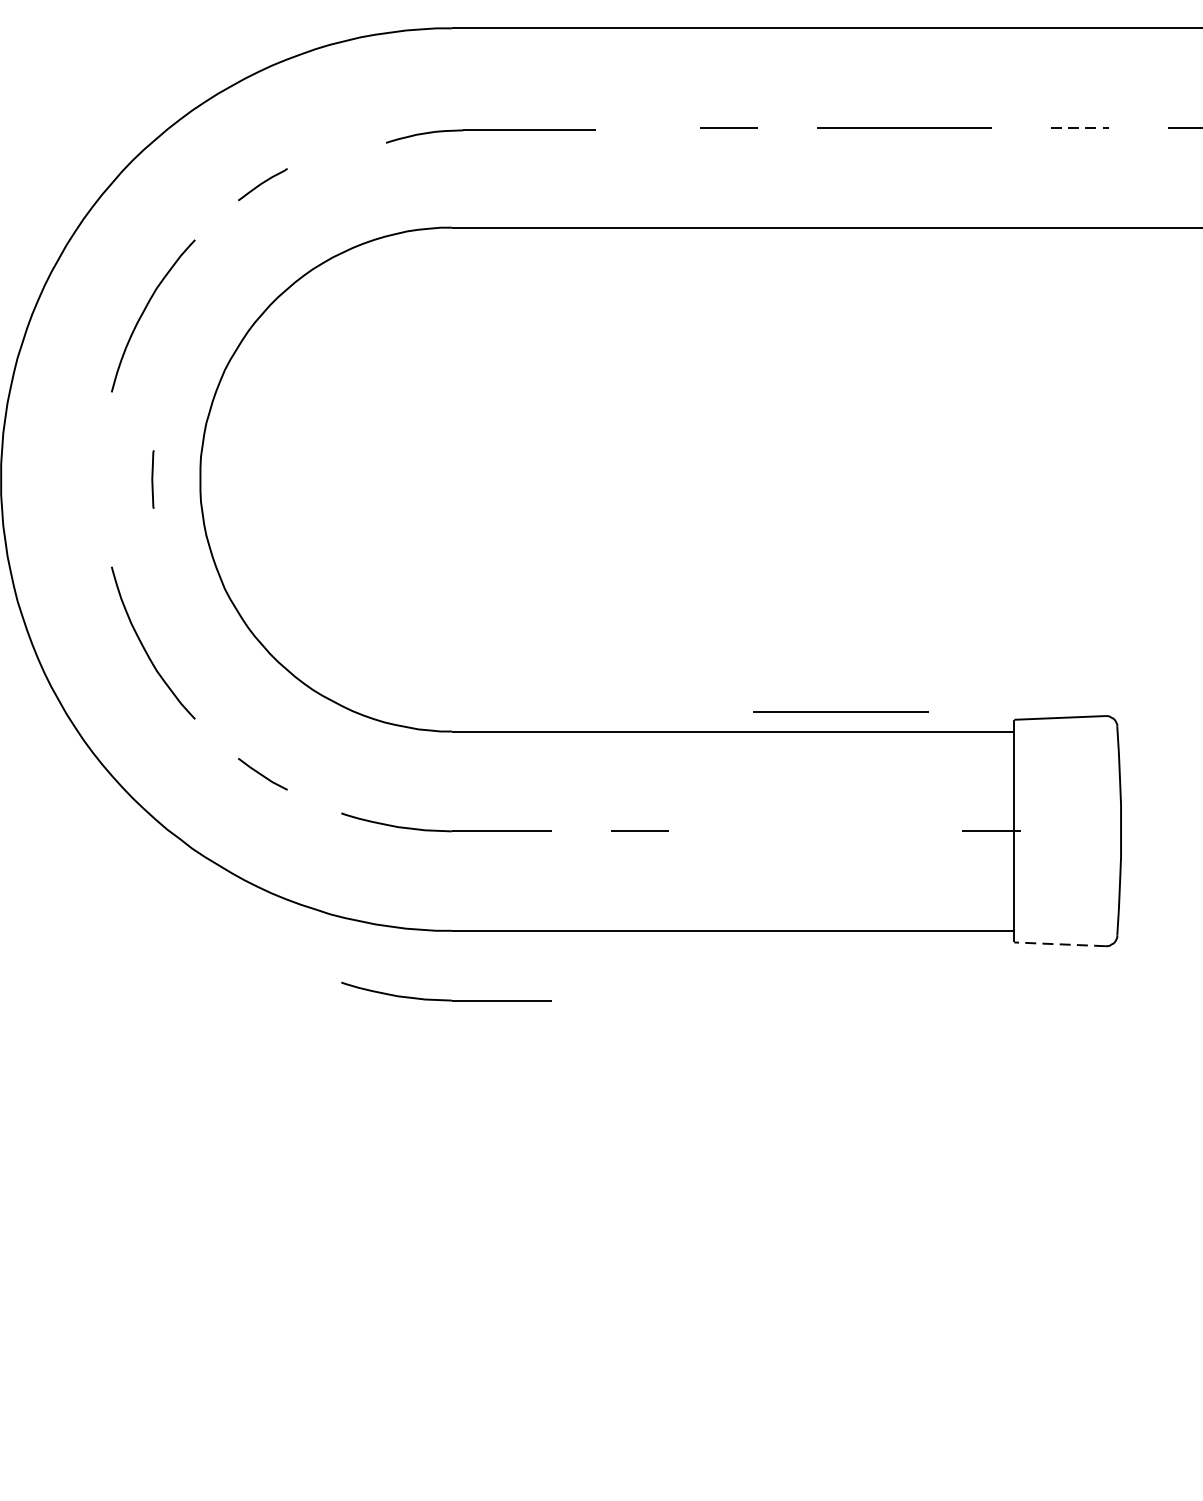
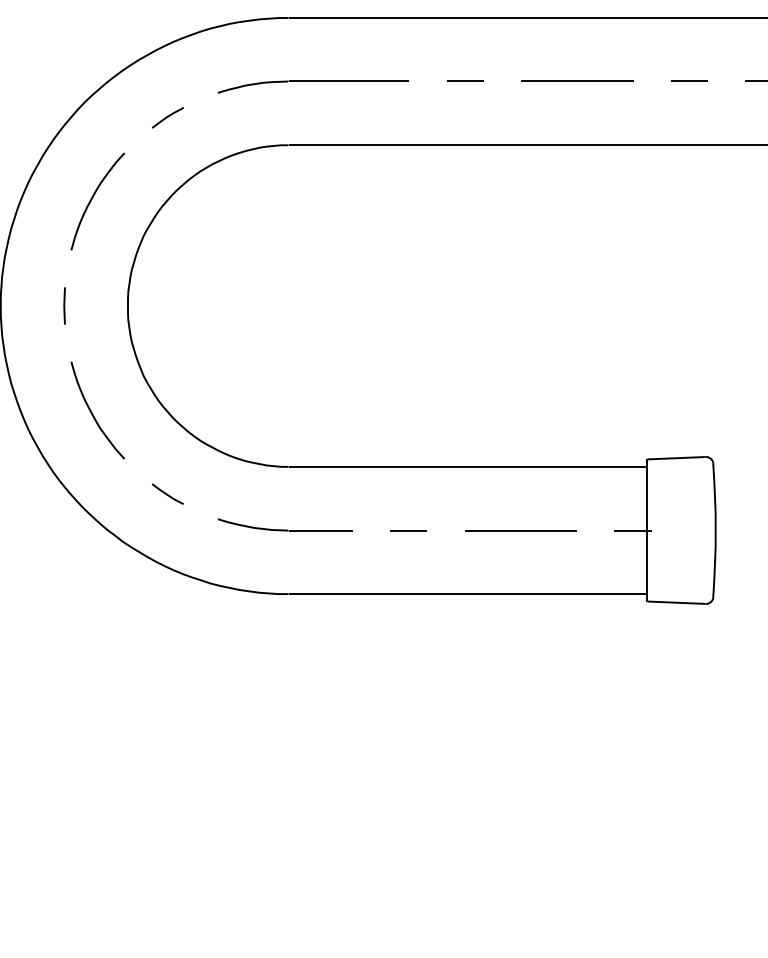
line: (1080, 127) -> (689, 81), dashed -> solid
part: (489, 135) -> (312, 86), size x1.43
line: (152, 478) -> (64, 305), moved
line: (840, 712) -> (520, 530), moved
line: (1058, 943) -> (675, 602), dashed -> solid
part: (445, 990) -> (284, 632), removed

